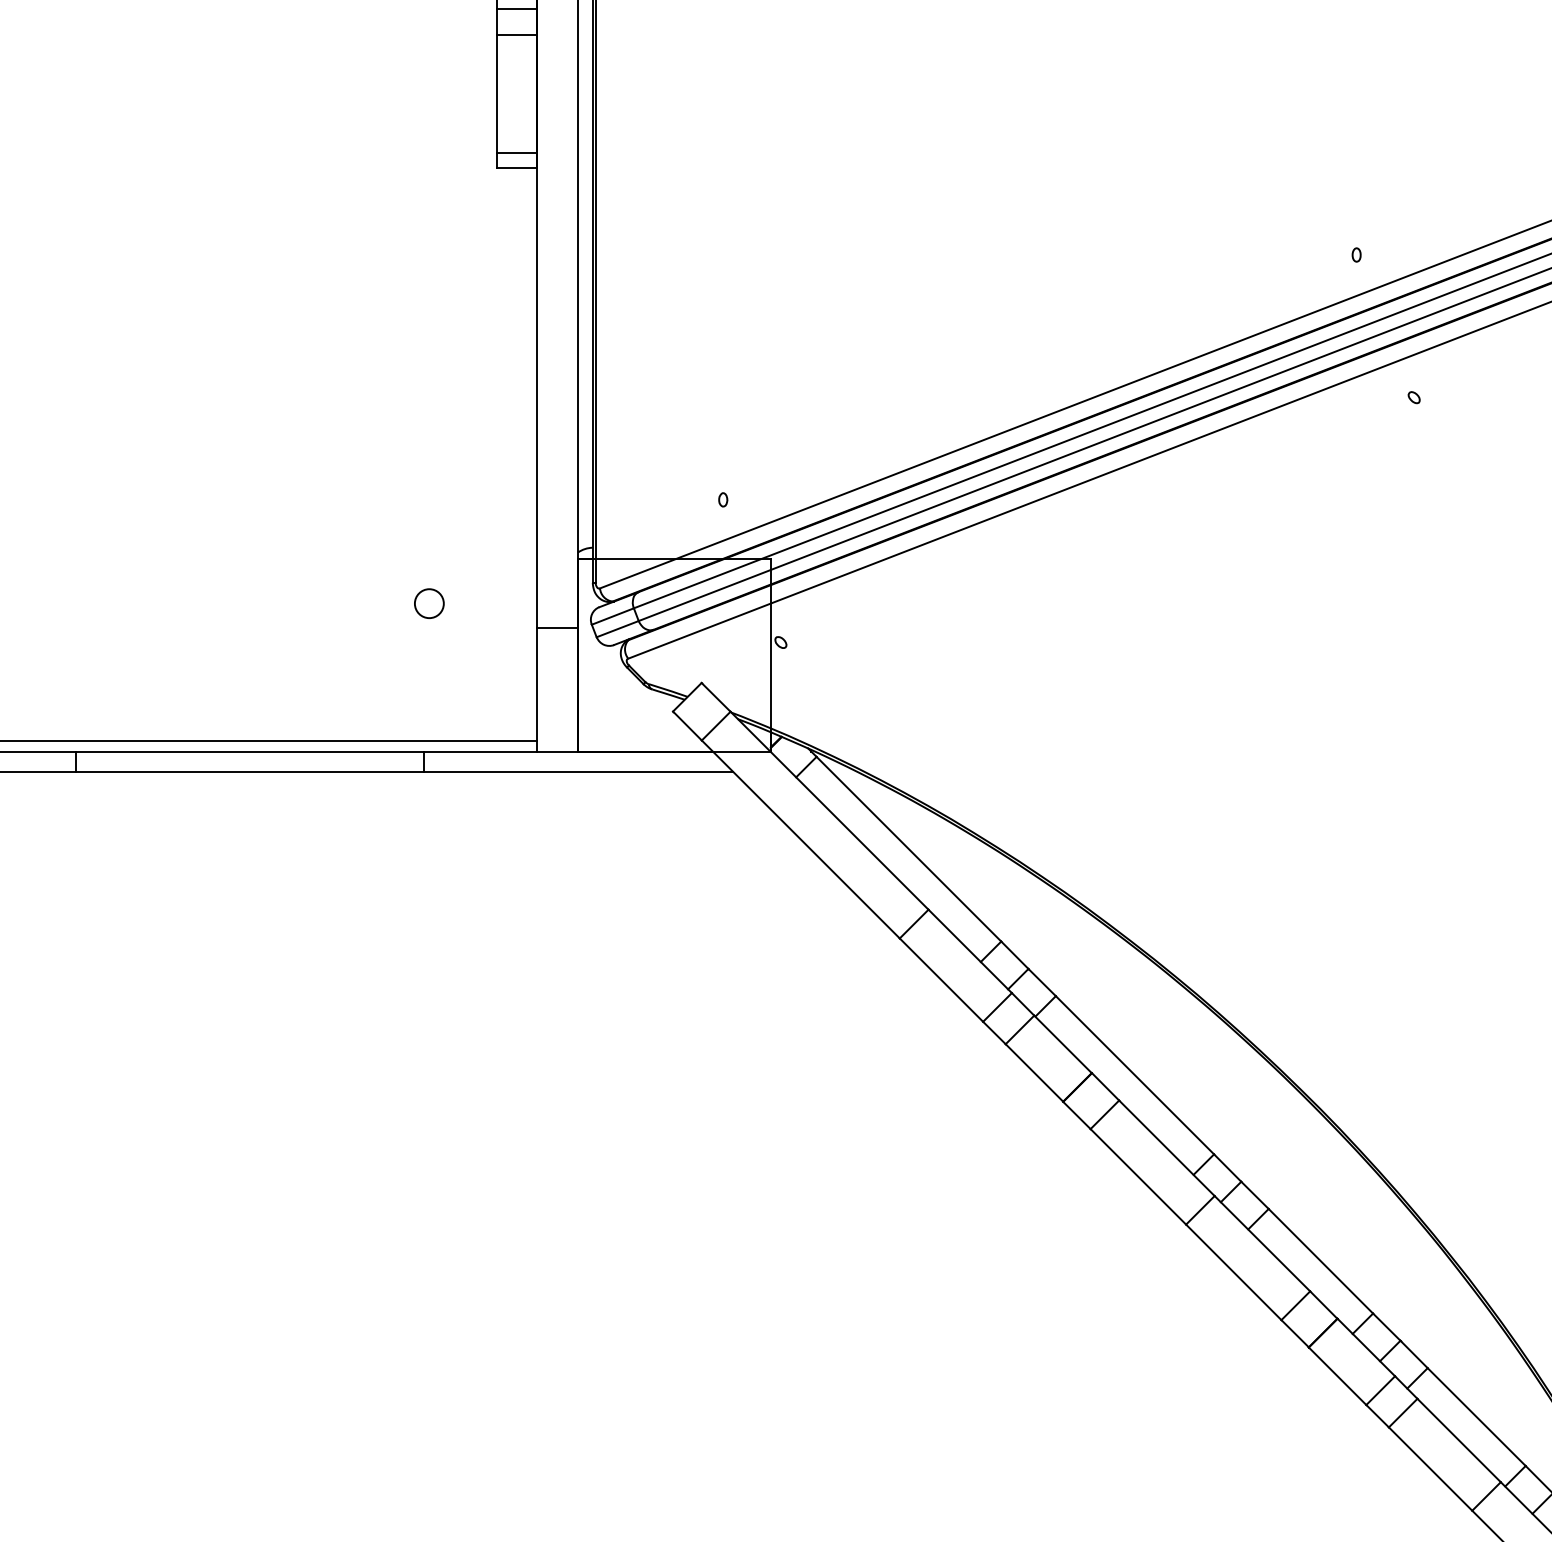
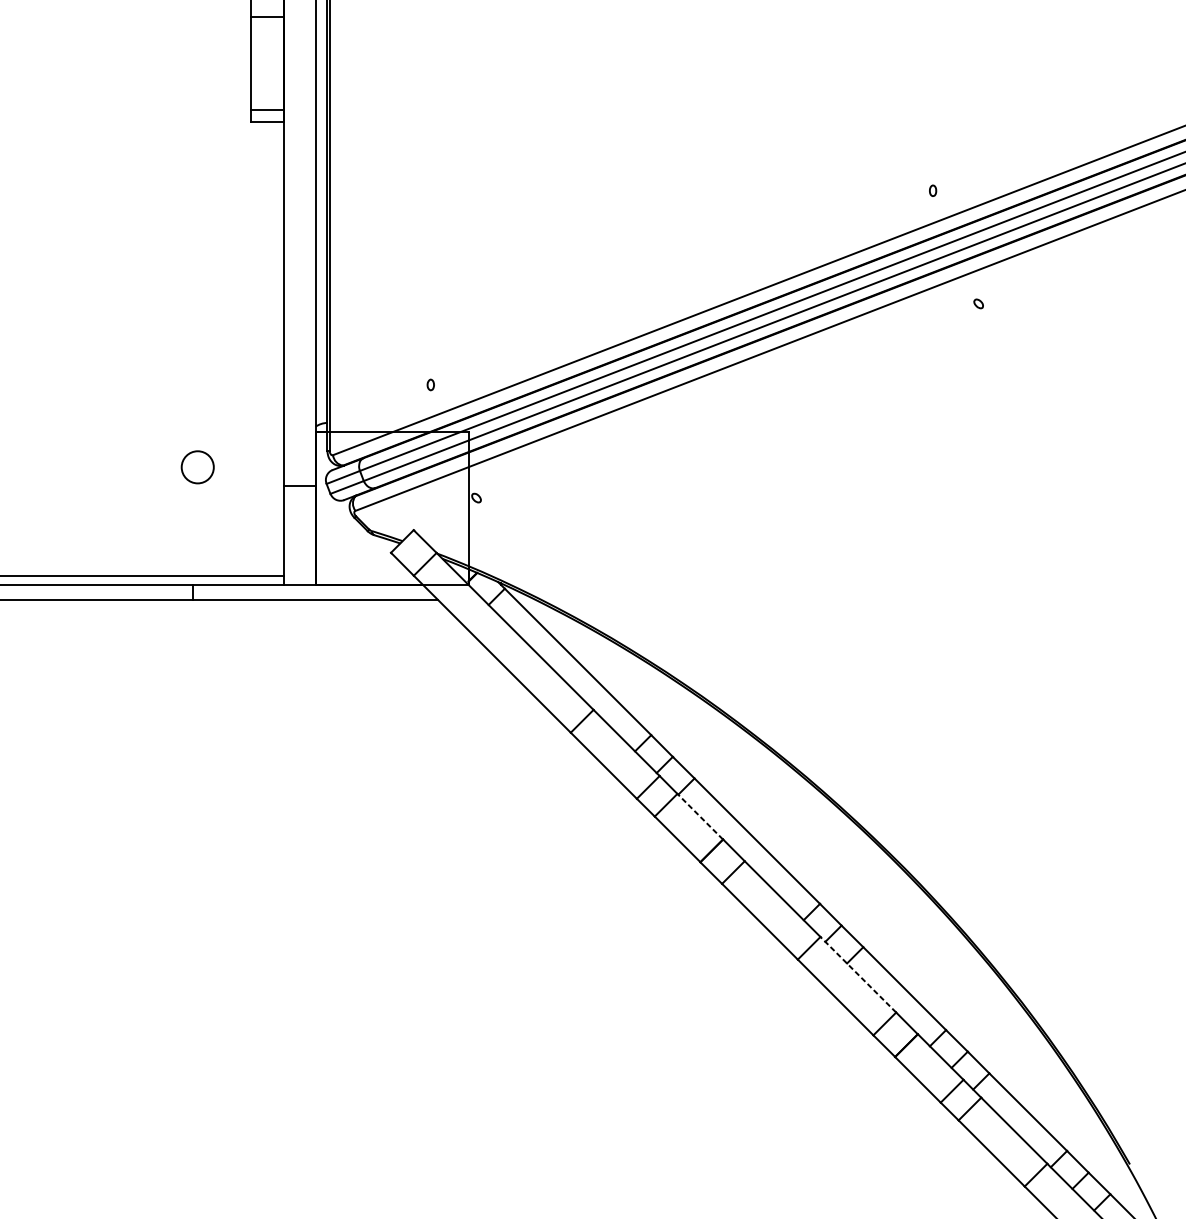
circle: (429, 603) -> (197, 467), size x1.4
line: (1063, 1044) -> (700, 816), solid -> dashed
line: (1262, 1243) -> (858, 974), solid -> dashed

